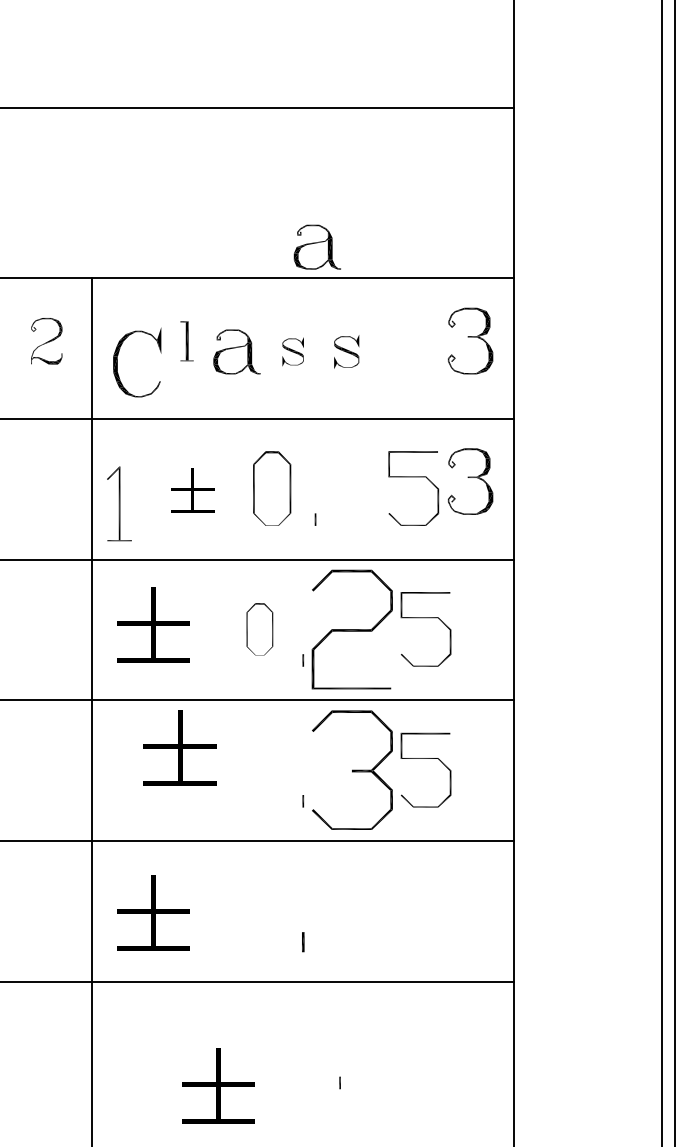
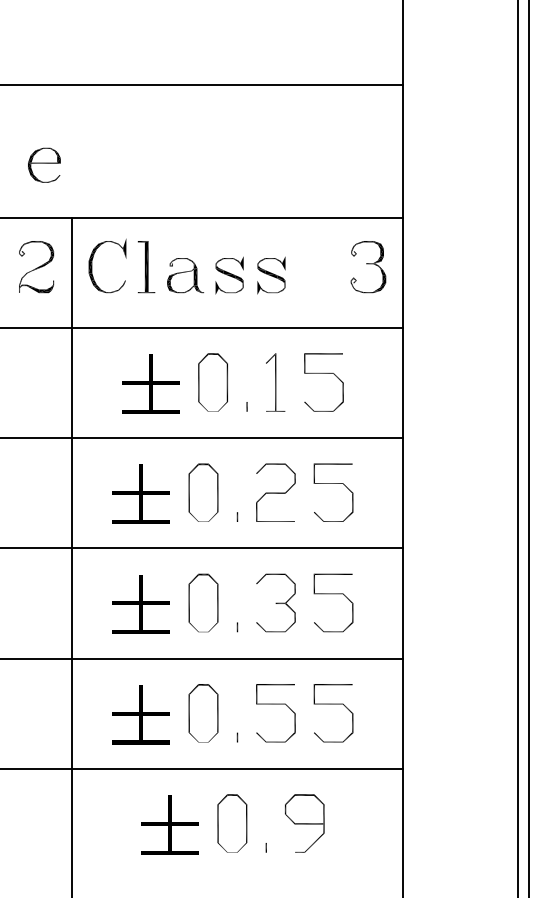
part: (56, 210) -> (44, 164), added
part: (317, 247) -> (248, 193), removed
part: (46, 341) -> (36, 267), size x1.43
part: (187, 341) -> (146, 267), size x1.67
part: (293, 351) -> (229, 275), size x1.67
part: (346, 351) -> (271, 275), size x1.43
part: (118, 362) -> (92, 265), moved
part: (470, 482) -> (368, 377), removed
part: (192, 489) -> (150, 383), size x1.67
part: (119, 503) -> (275, 382), moved
part: (152, 623) -> (140, 493), moved
part: (259, 629) -> (203, 492), size x1.43
part: (351, 629) -> (275, 492), size x0.62
part: (179, 747) -> (140, 604), moved
part: (259, 769) -> (203, 602), added
part: (351, 769) -> (275, 602), size x0.62
part: (351, 899) -> (275, 704), added
part: (425, 899) -> (333, 704), added
part: (259, 911) -> (203, 713), added
part: (152, 912) -> (140, 714), moved
part: (303, 942) -> (237, 737), size x0.62
part: (296, 1051) -> (232, 823), added
part: (388, 1051) -> (304, 823), added
part: (217, 1085) -> (169, 824), moved

